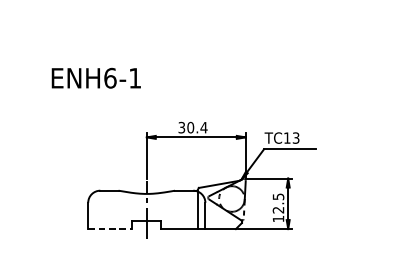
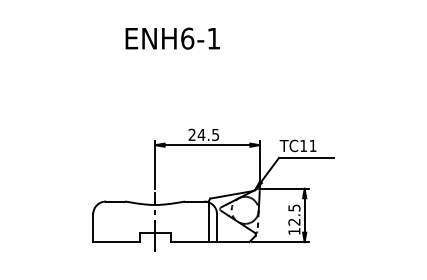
text: (96, 78) -> (172, 38), moved
text: (192, 127) -> (203, 134), 30.4 -> 24.5
text: (295, 137) -> (312, 145), TC13 -> TC11
line: (110, 229) -> (116, 242), dashed -> solid

